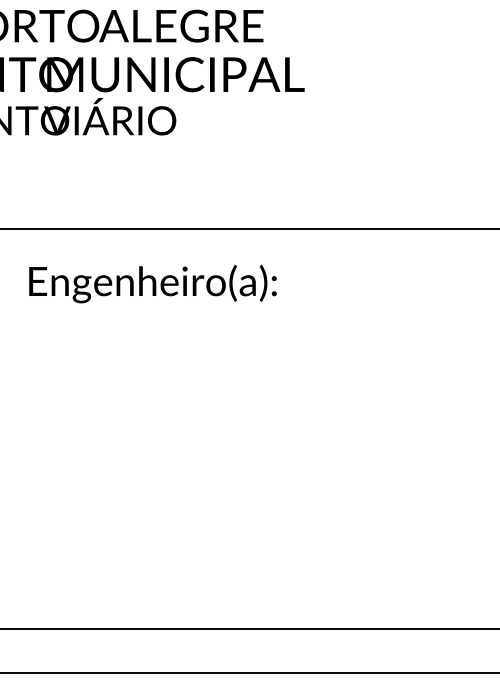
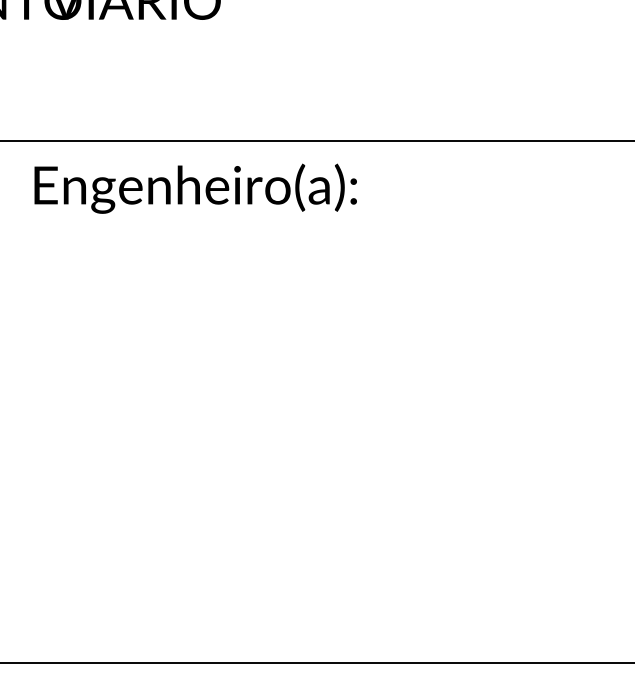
text: (152, 284) -> (195, 189), moved

